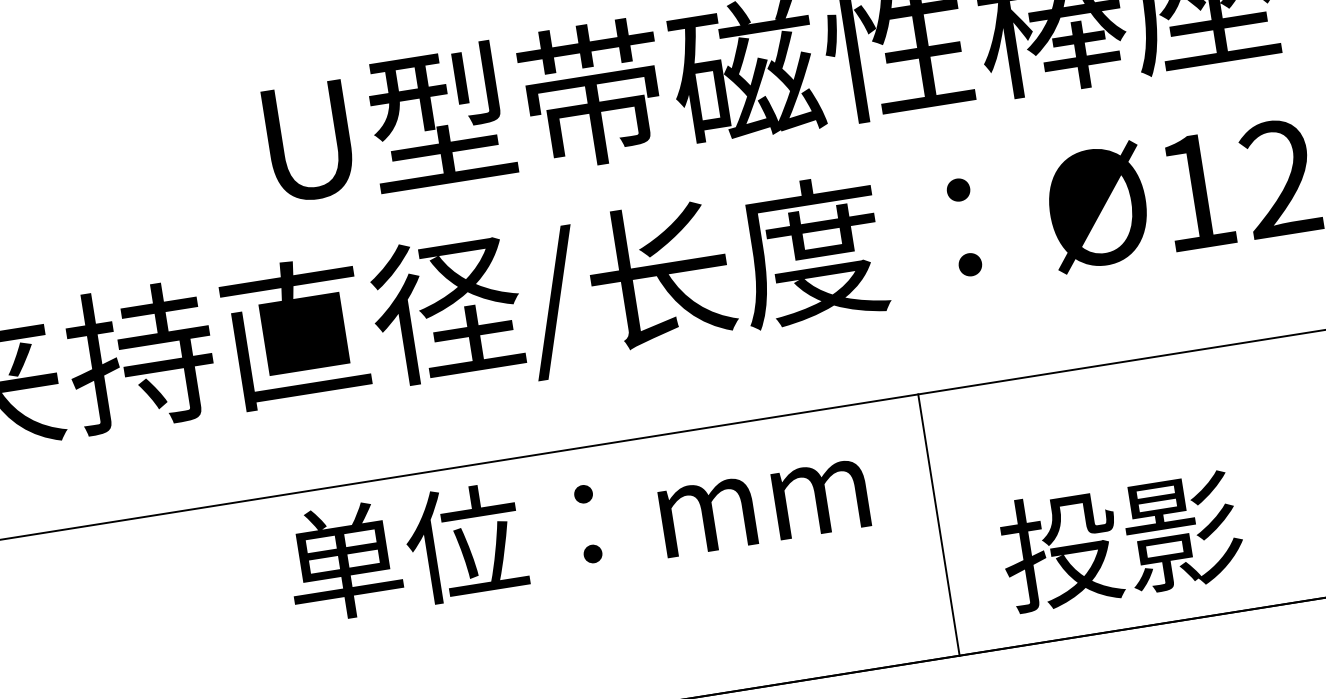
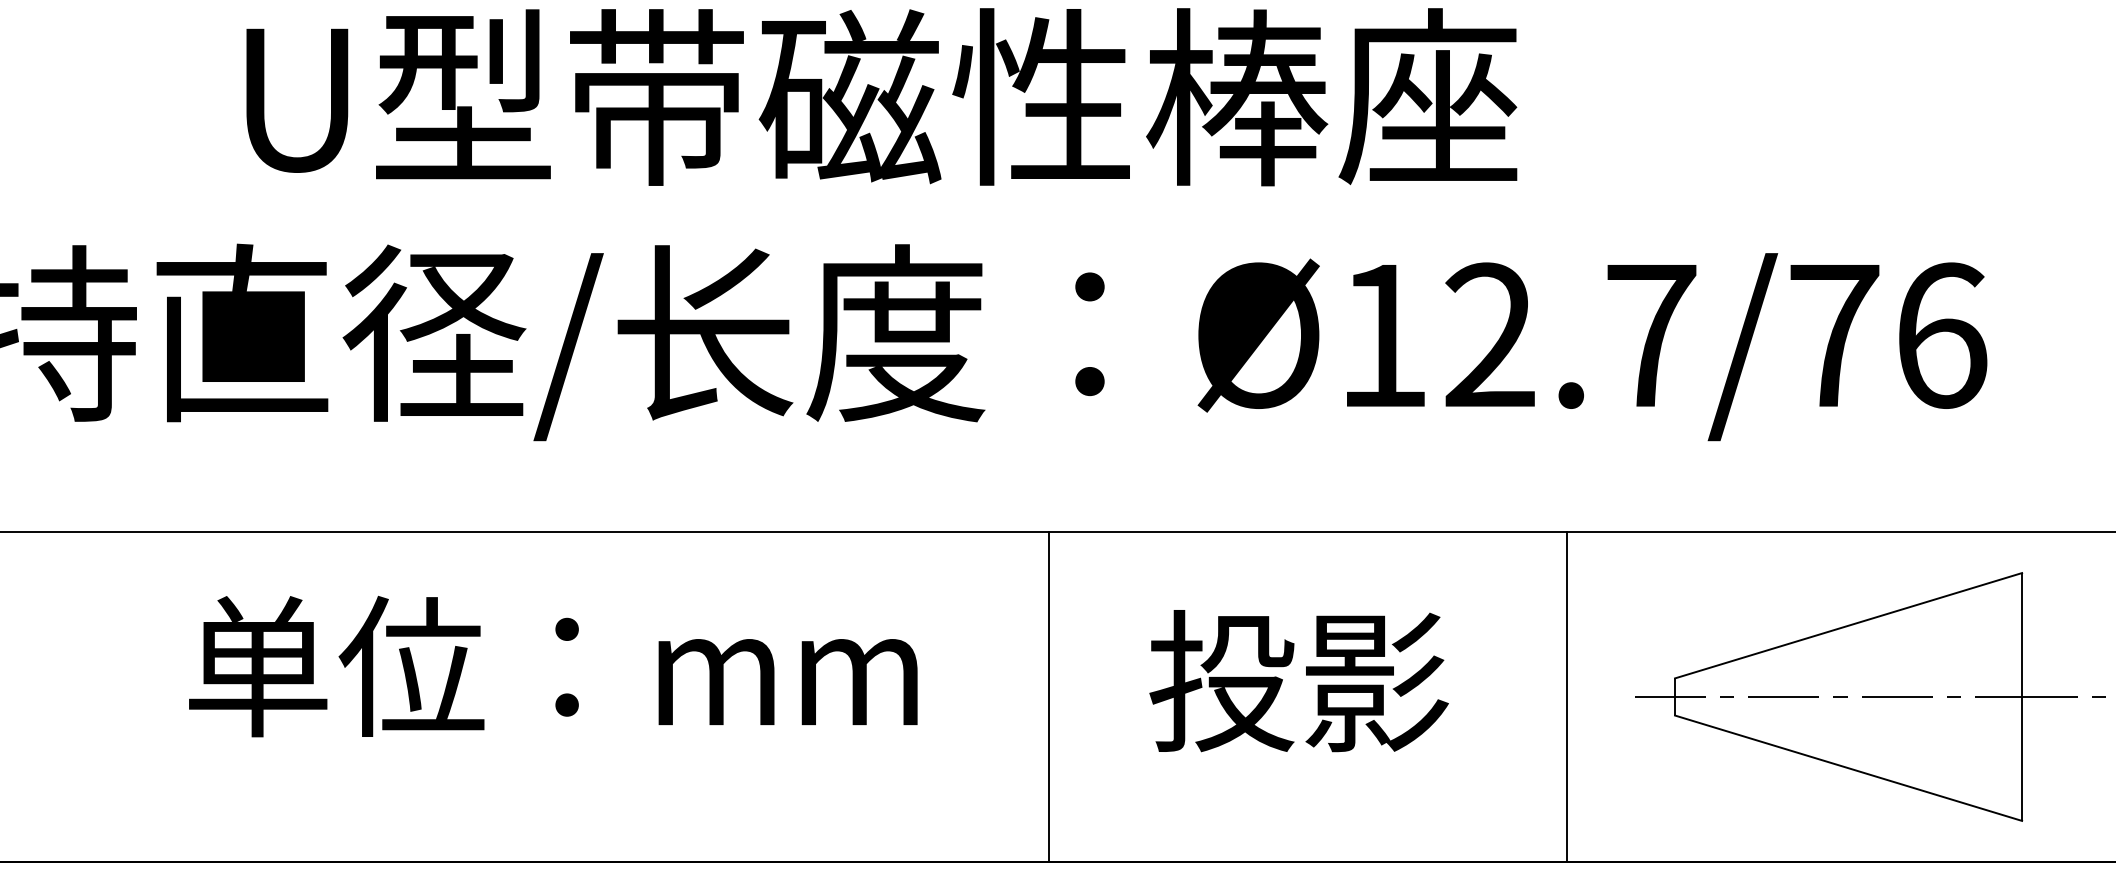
line: (939, 524) -> (1049, 696), moved
text: (577, 525) -> (553, 666), moved
text: (1121, 541) -> (1298, 681), moved

